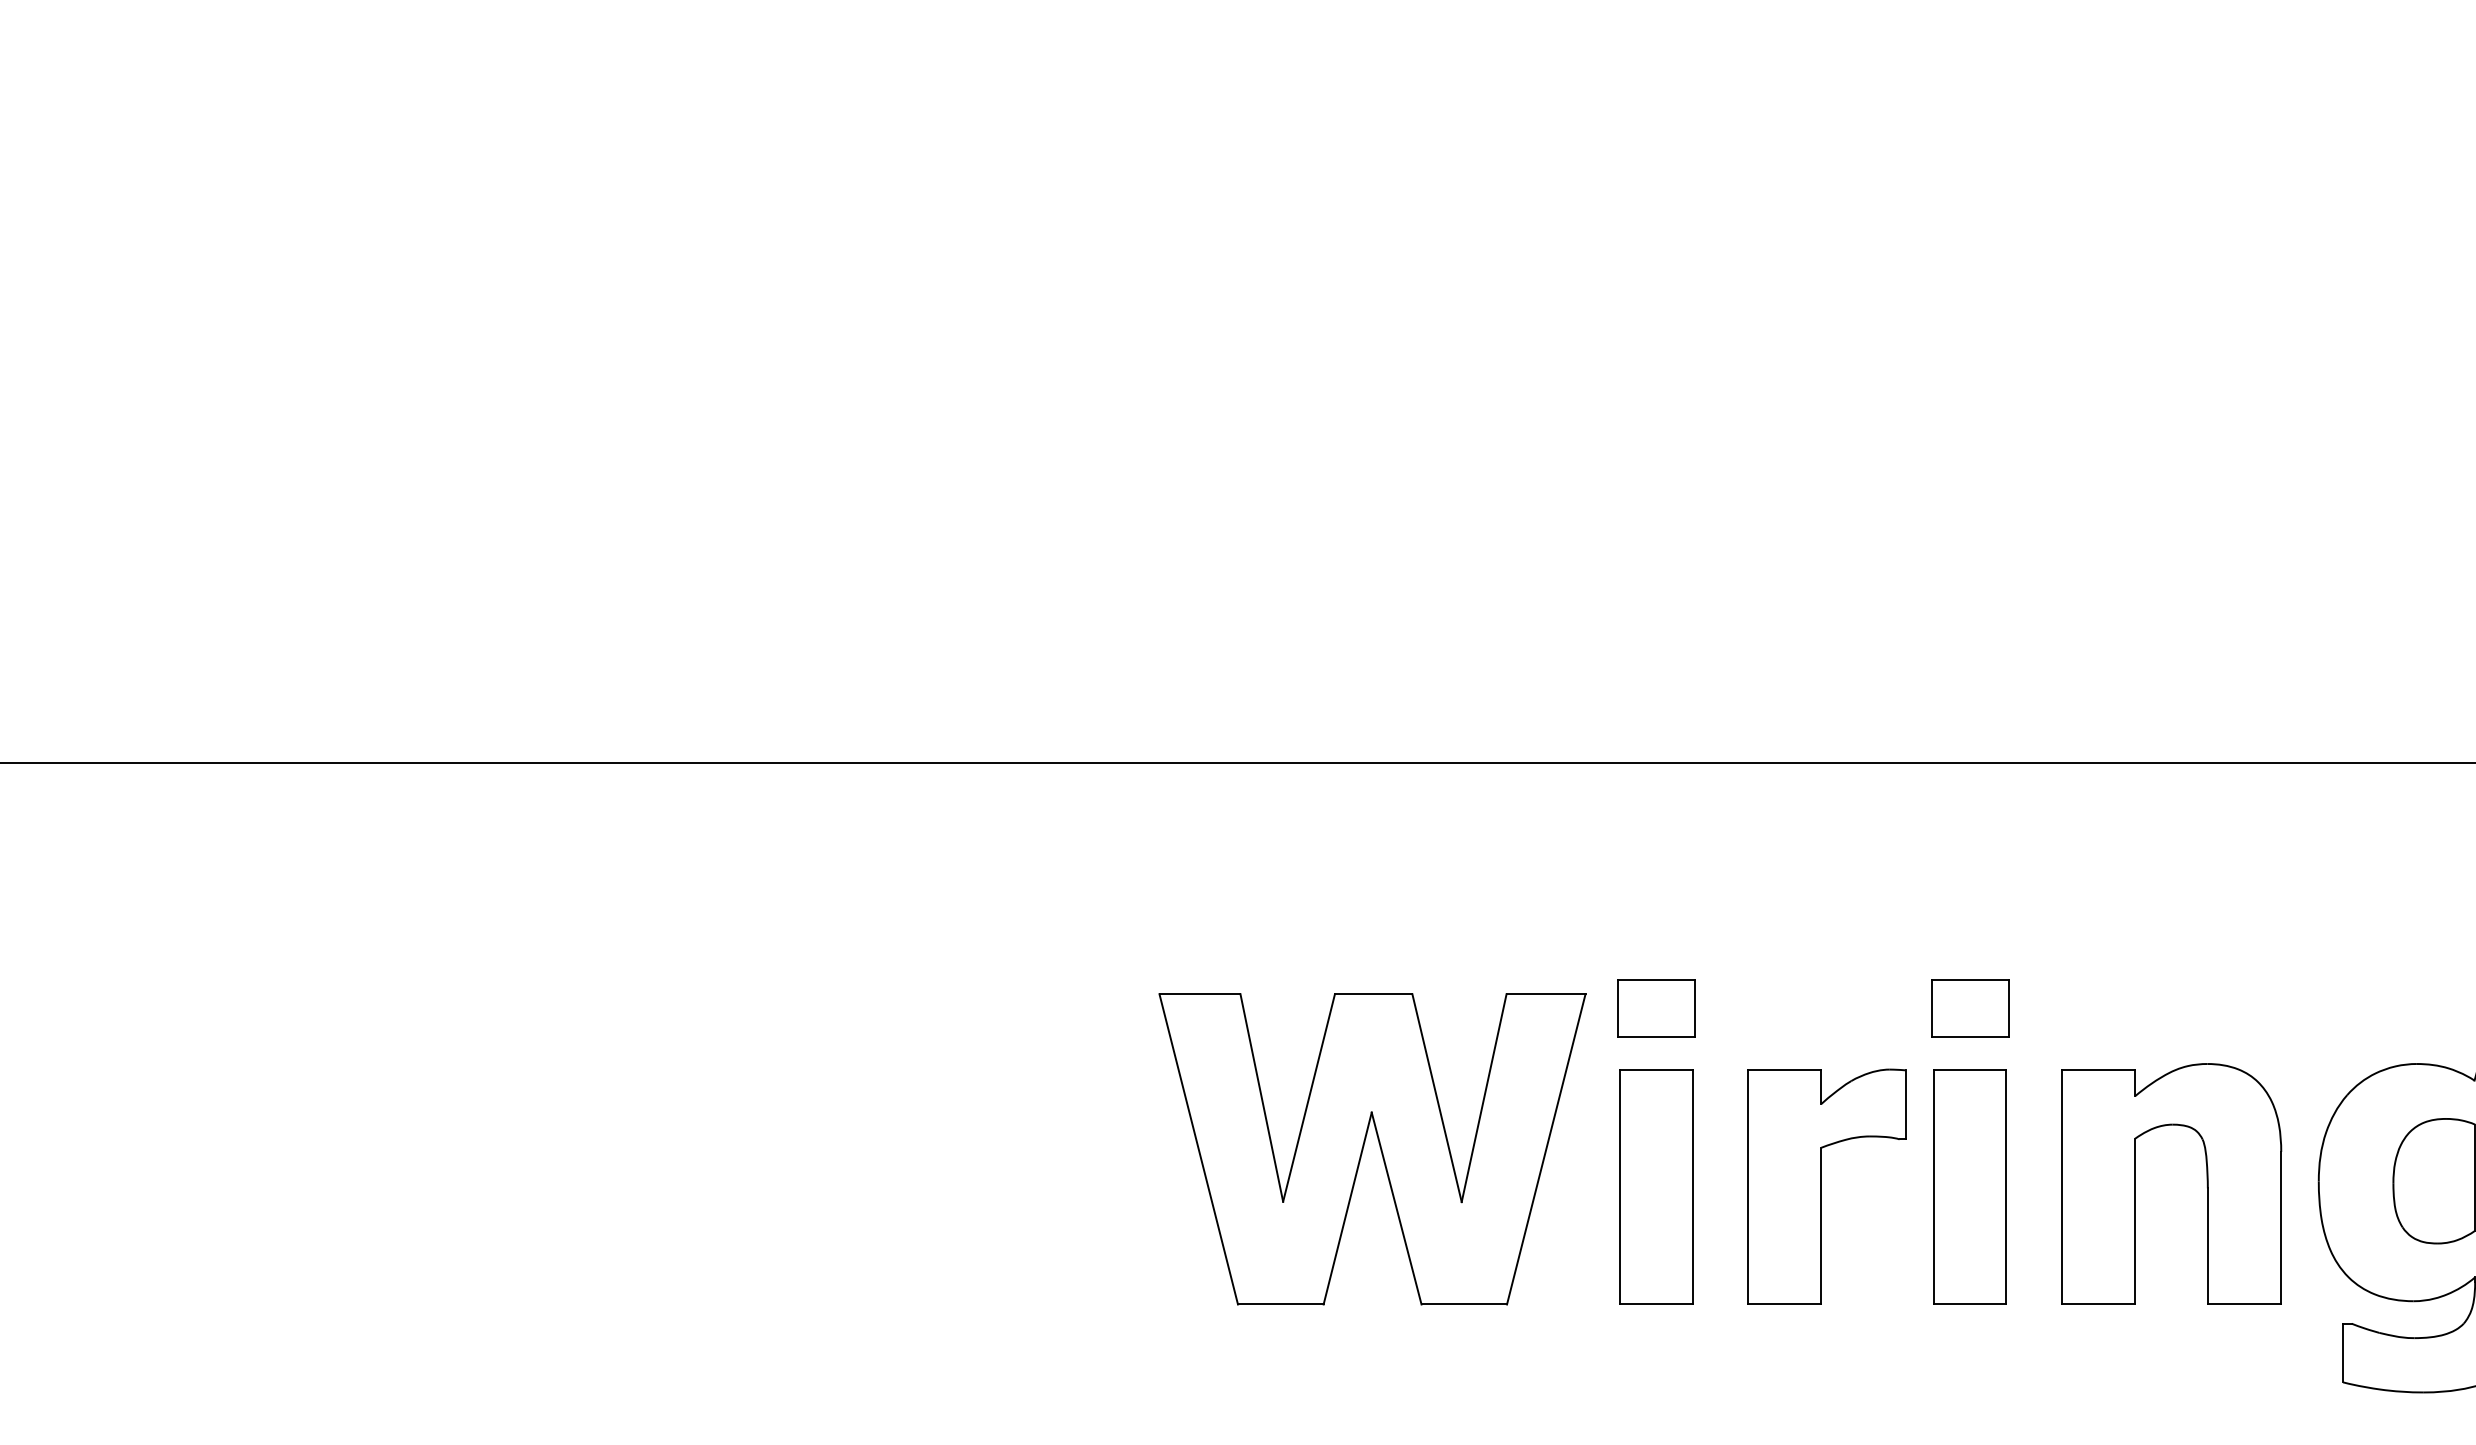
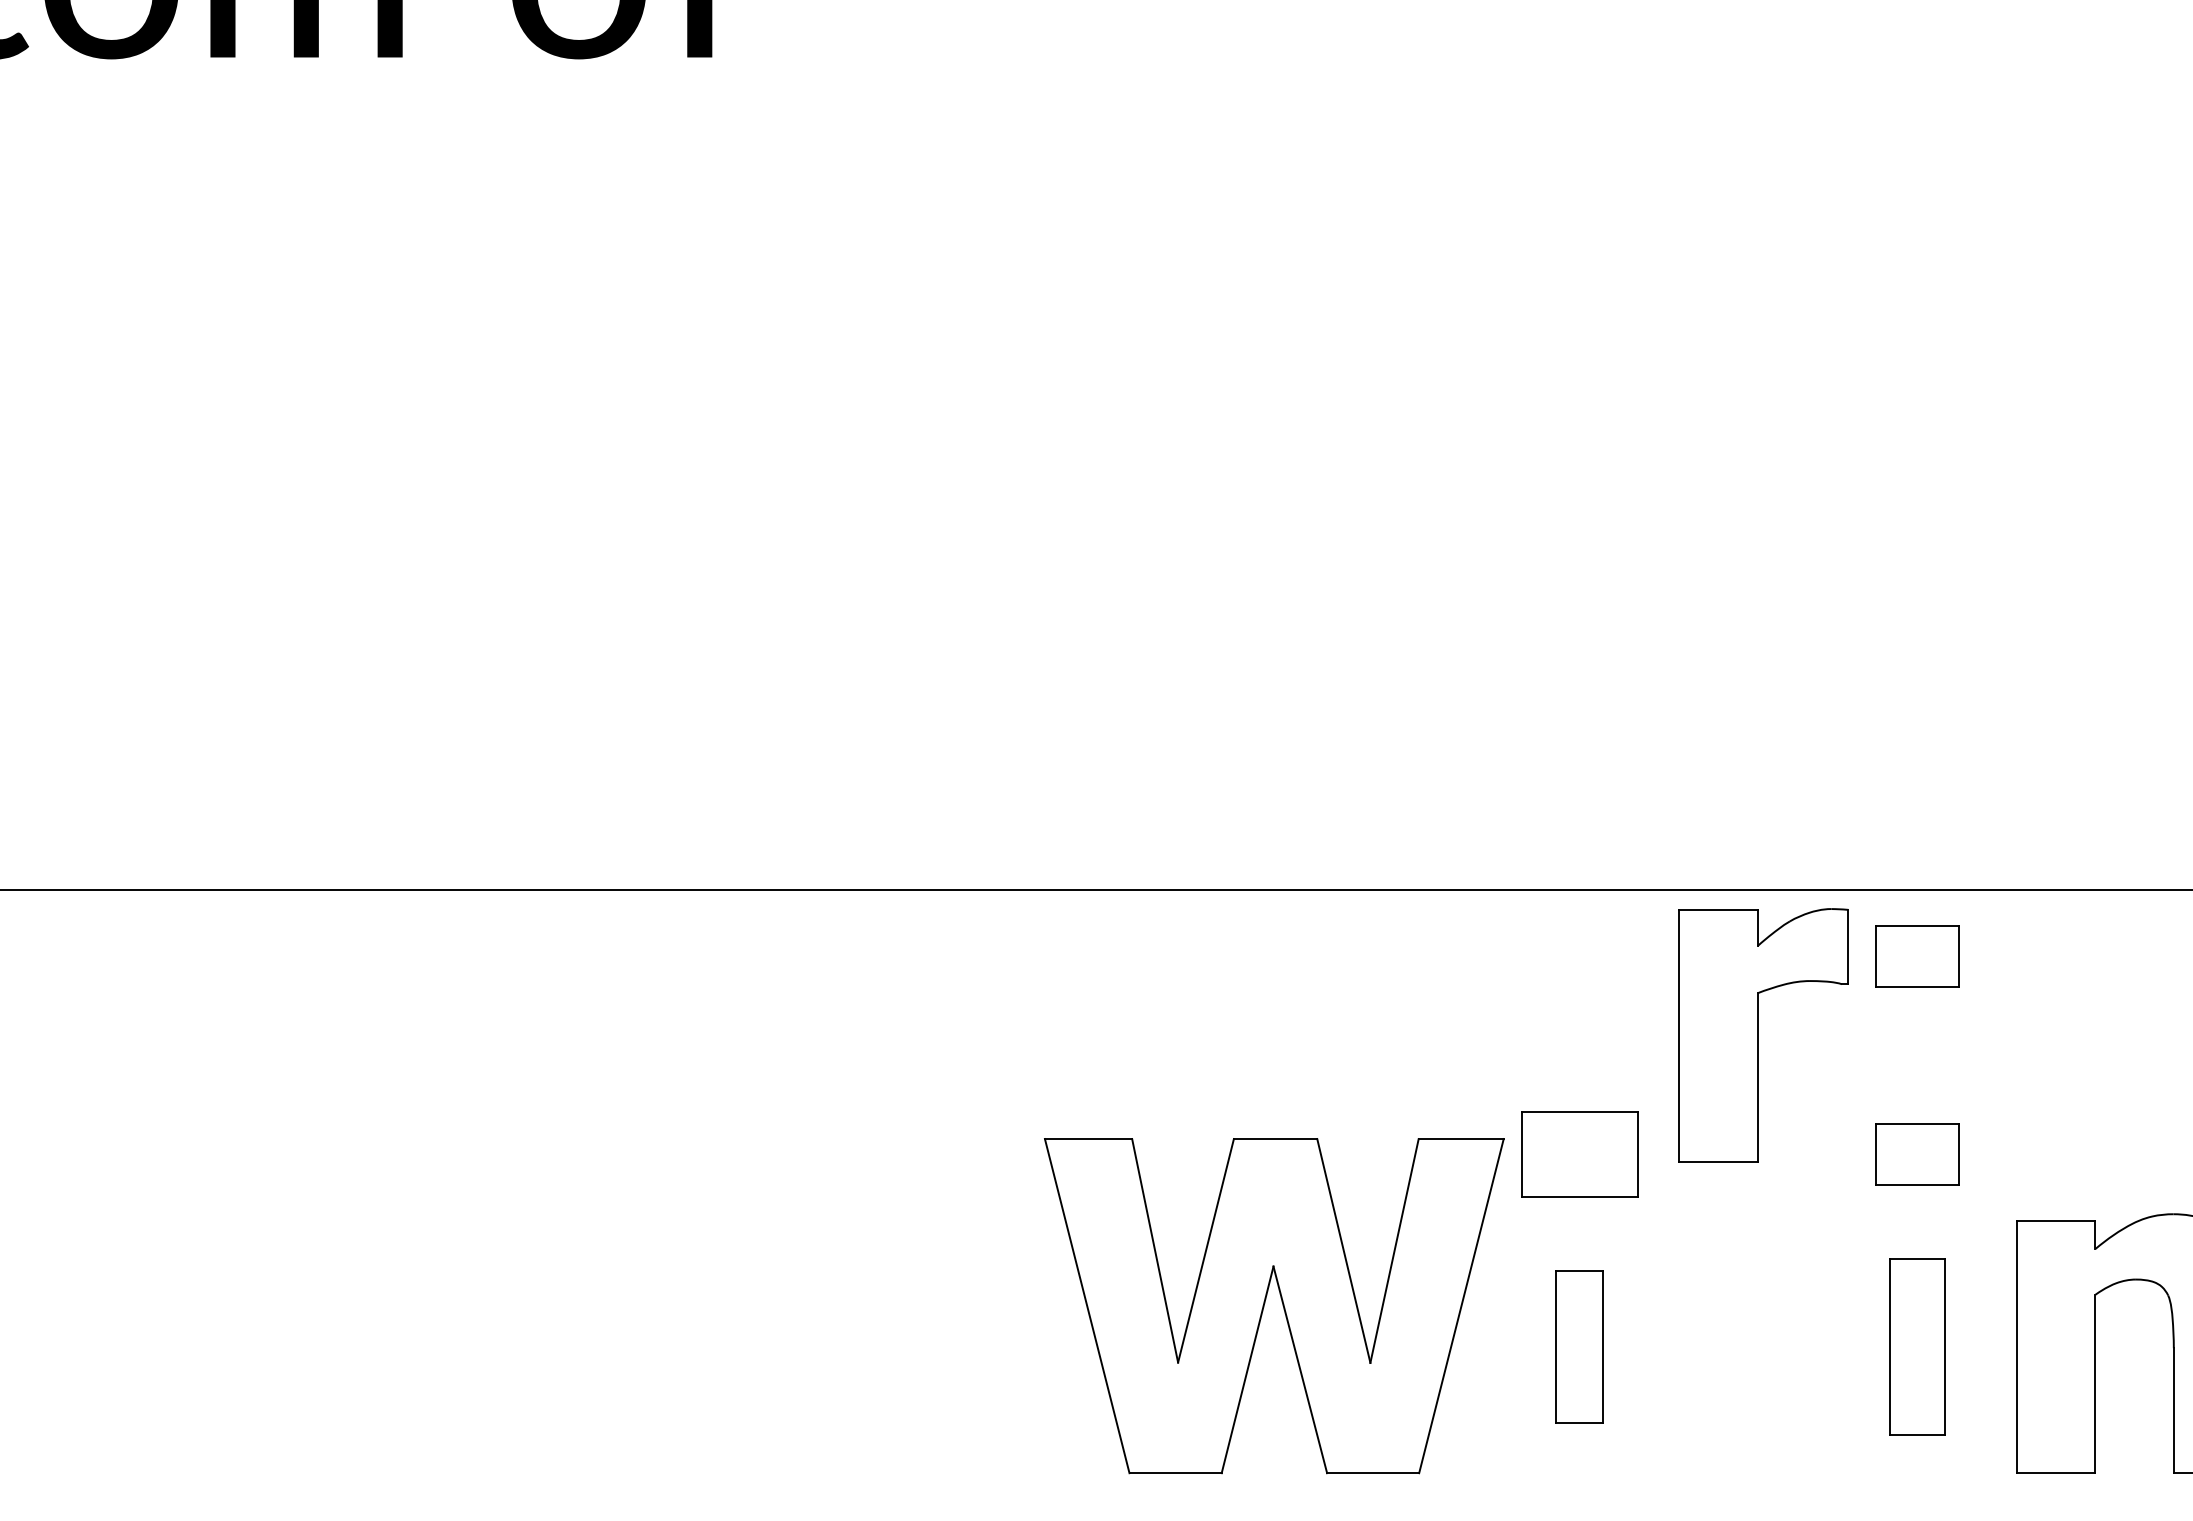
part: (1970, 824) -> (1918, 956), added
part: (1656, 1008) -> (1580, 1154), size x1.4
part: (1656, 1186) -> (1580, 1346), size x0.6
part: (1826, 1186) -> (1763, 1034), moved
part: (1969, 1186) -> (1917, 1346), size x0.7

